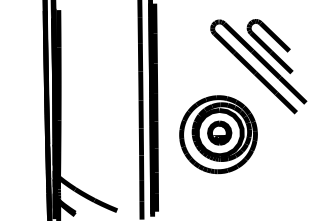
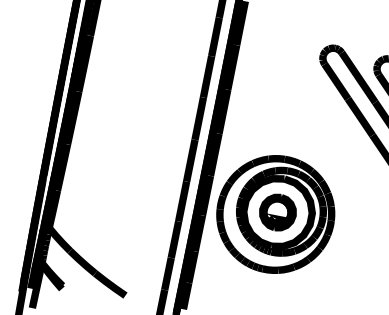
part: (218, 134) -> (275, 214), moved

